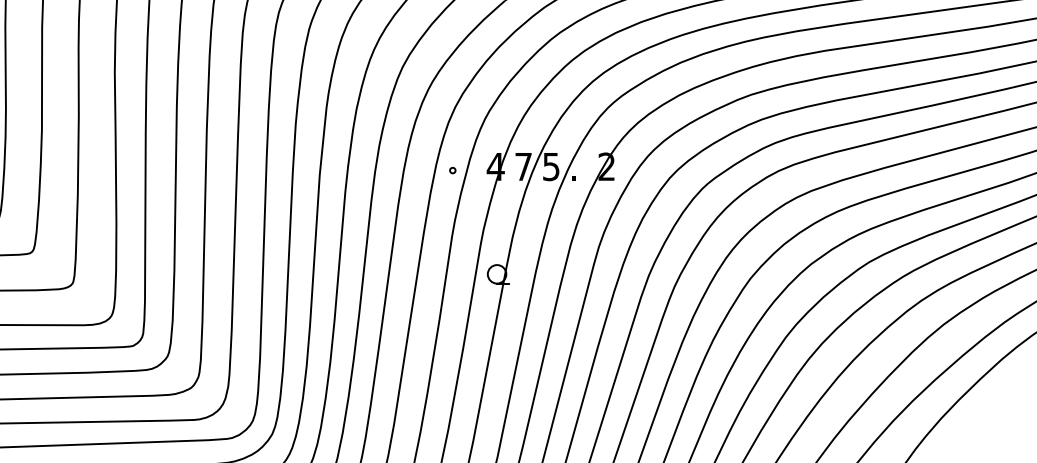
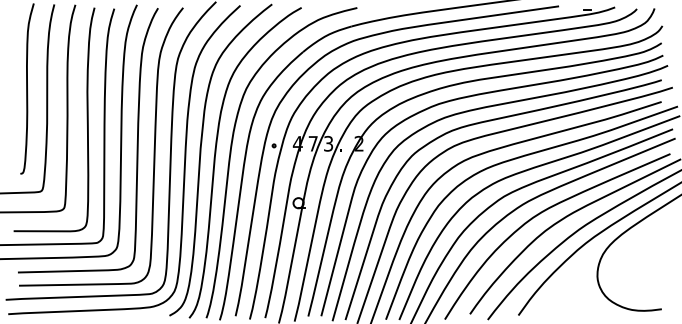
text: (551, 166) -> (328, 143), 5 -> 3

